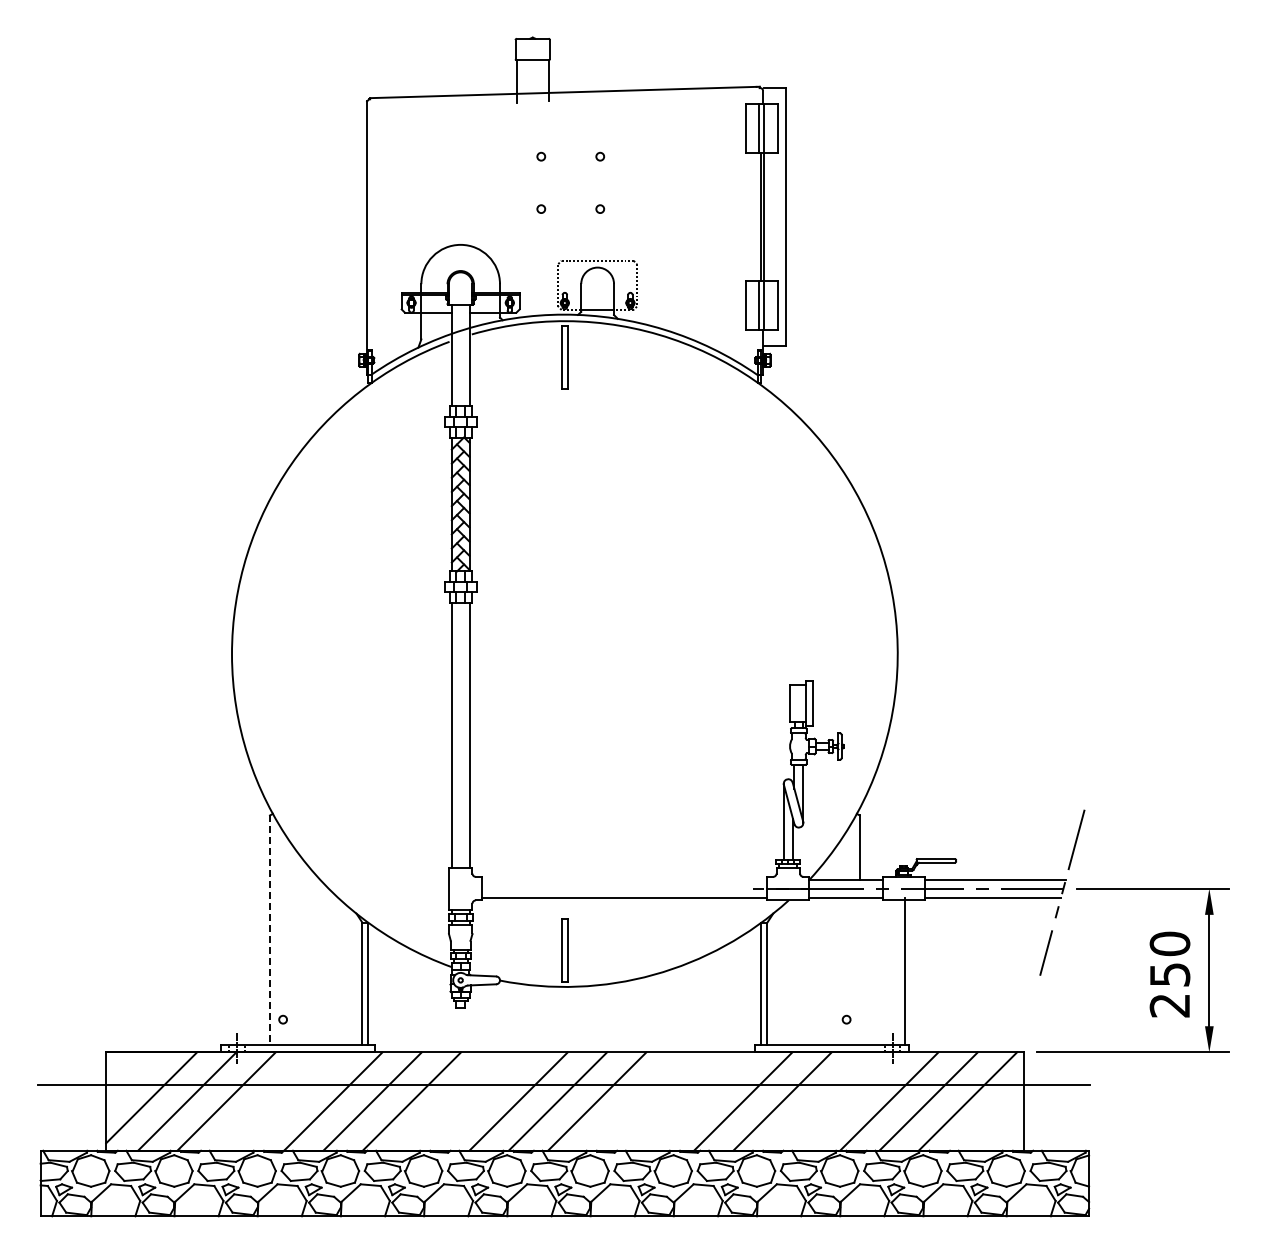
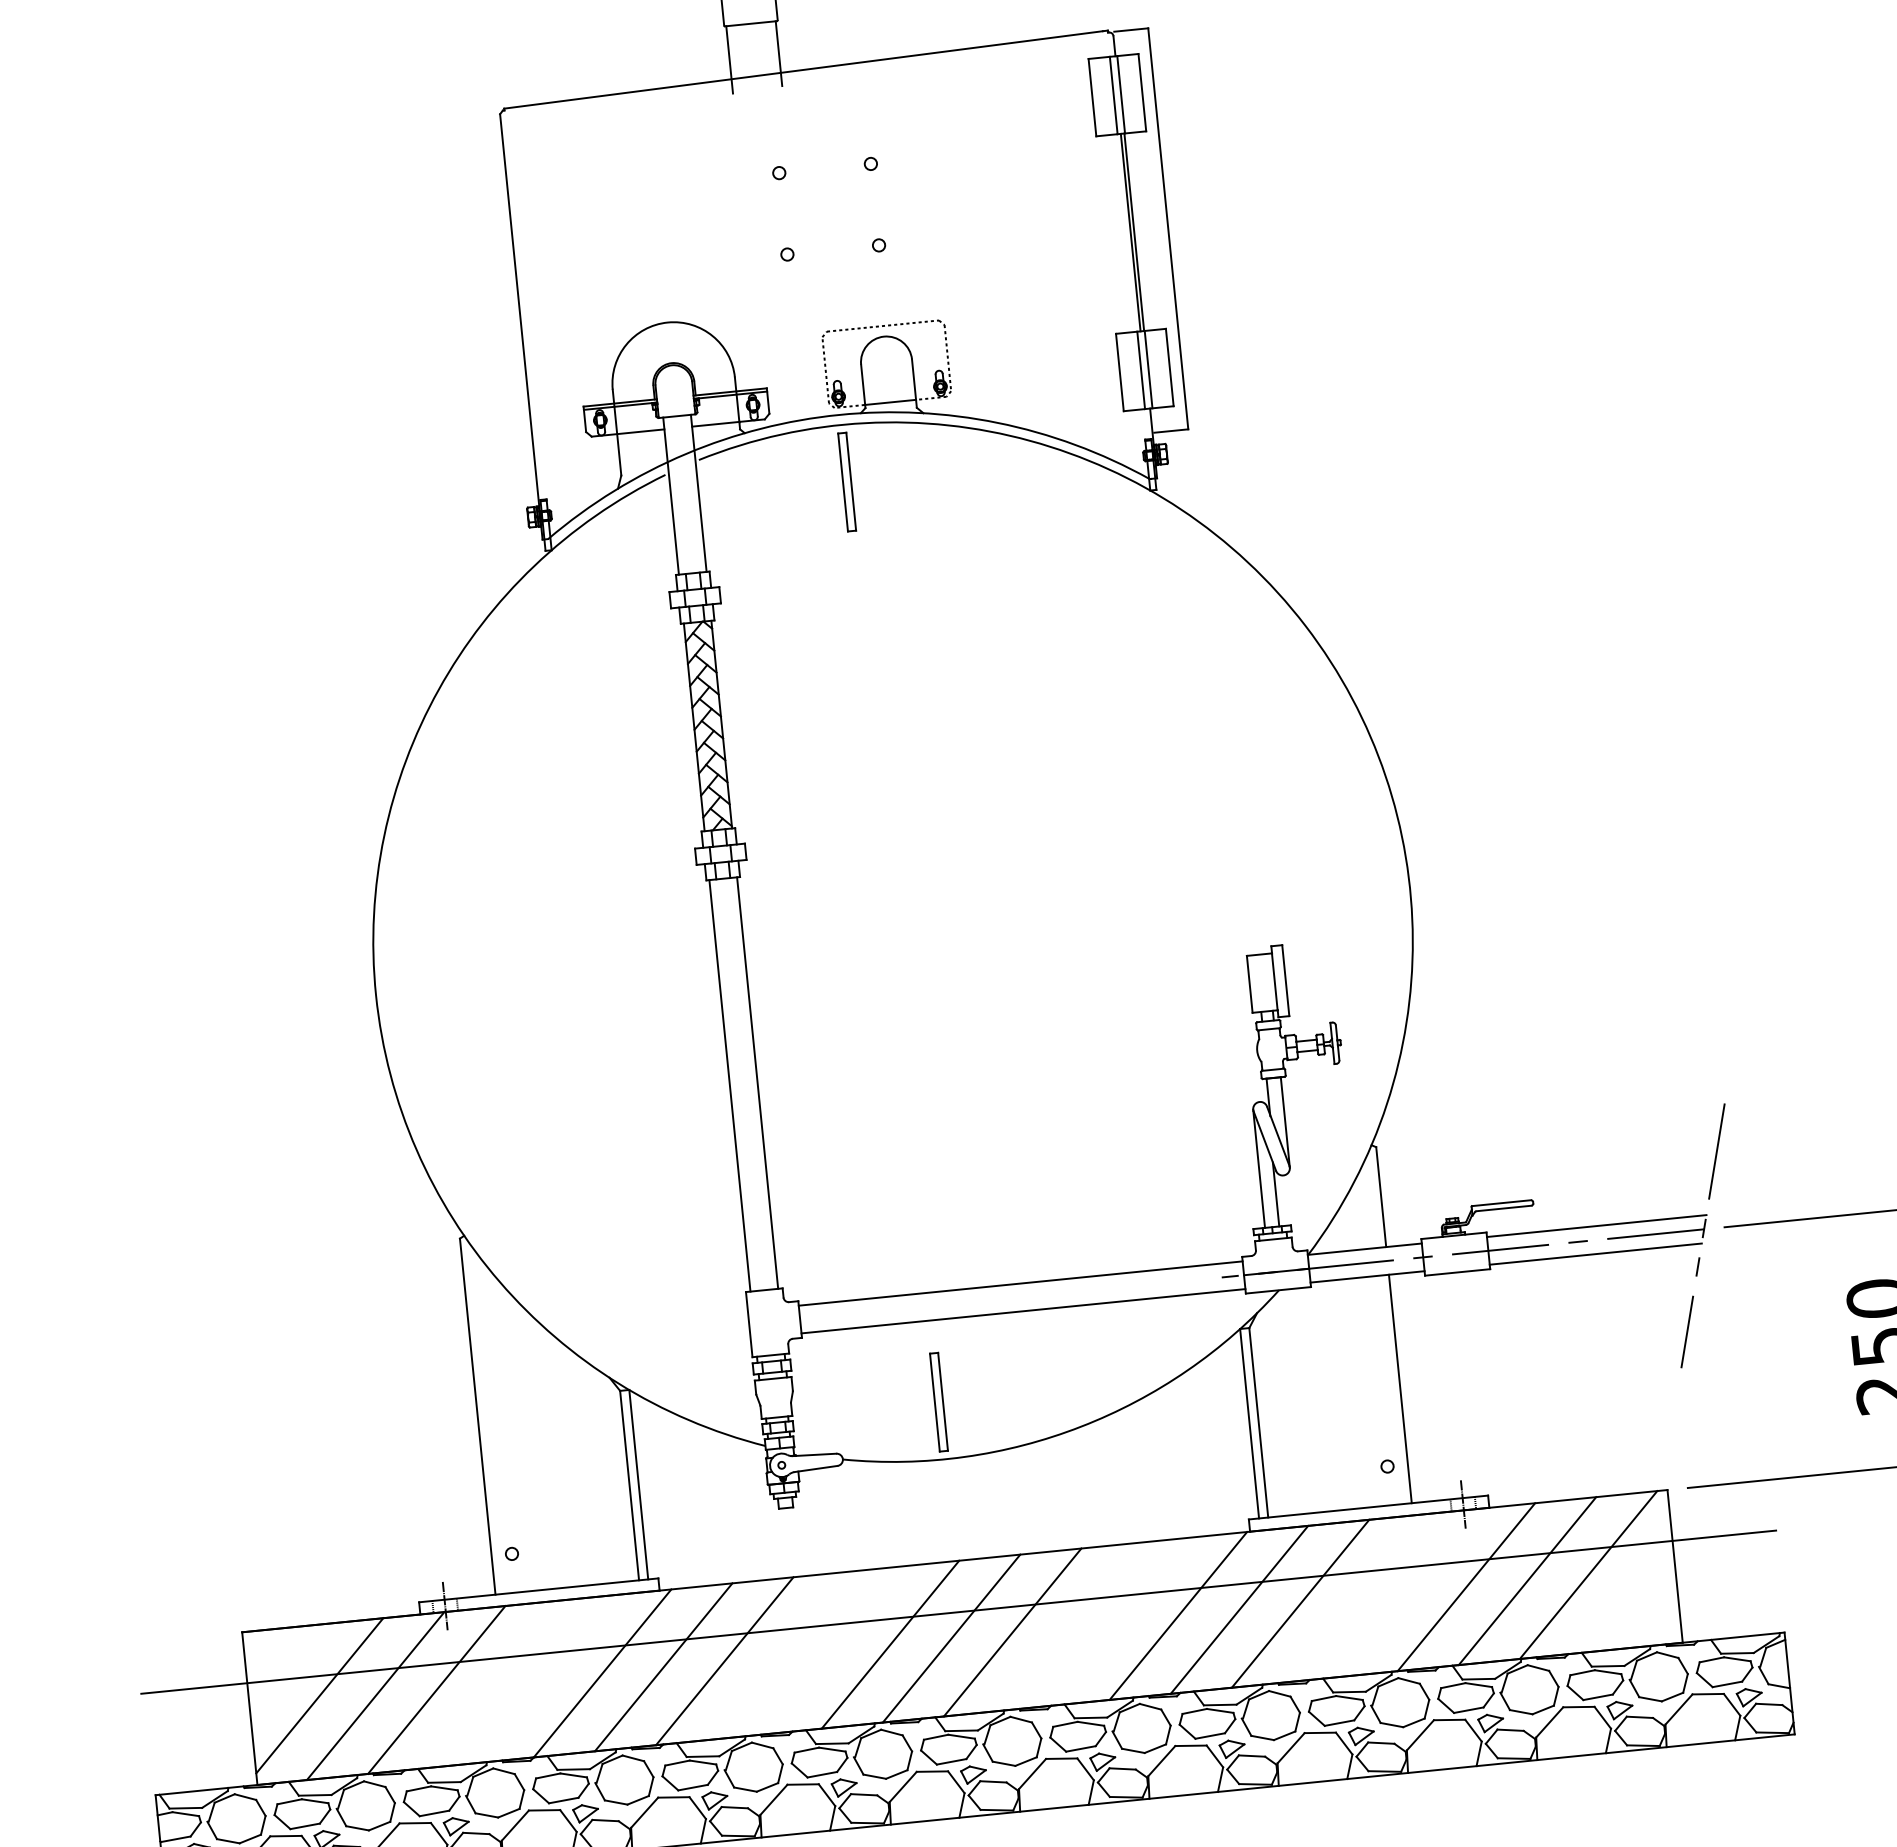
line: (624, 879) -> (1020, 1283), added
line: (270, 930) -> (478, 1417), dashed -> solid
line: (904, 970) -> (1399, 1388), moved
line: (703, 1101) -> (1177, 1615), added

